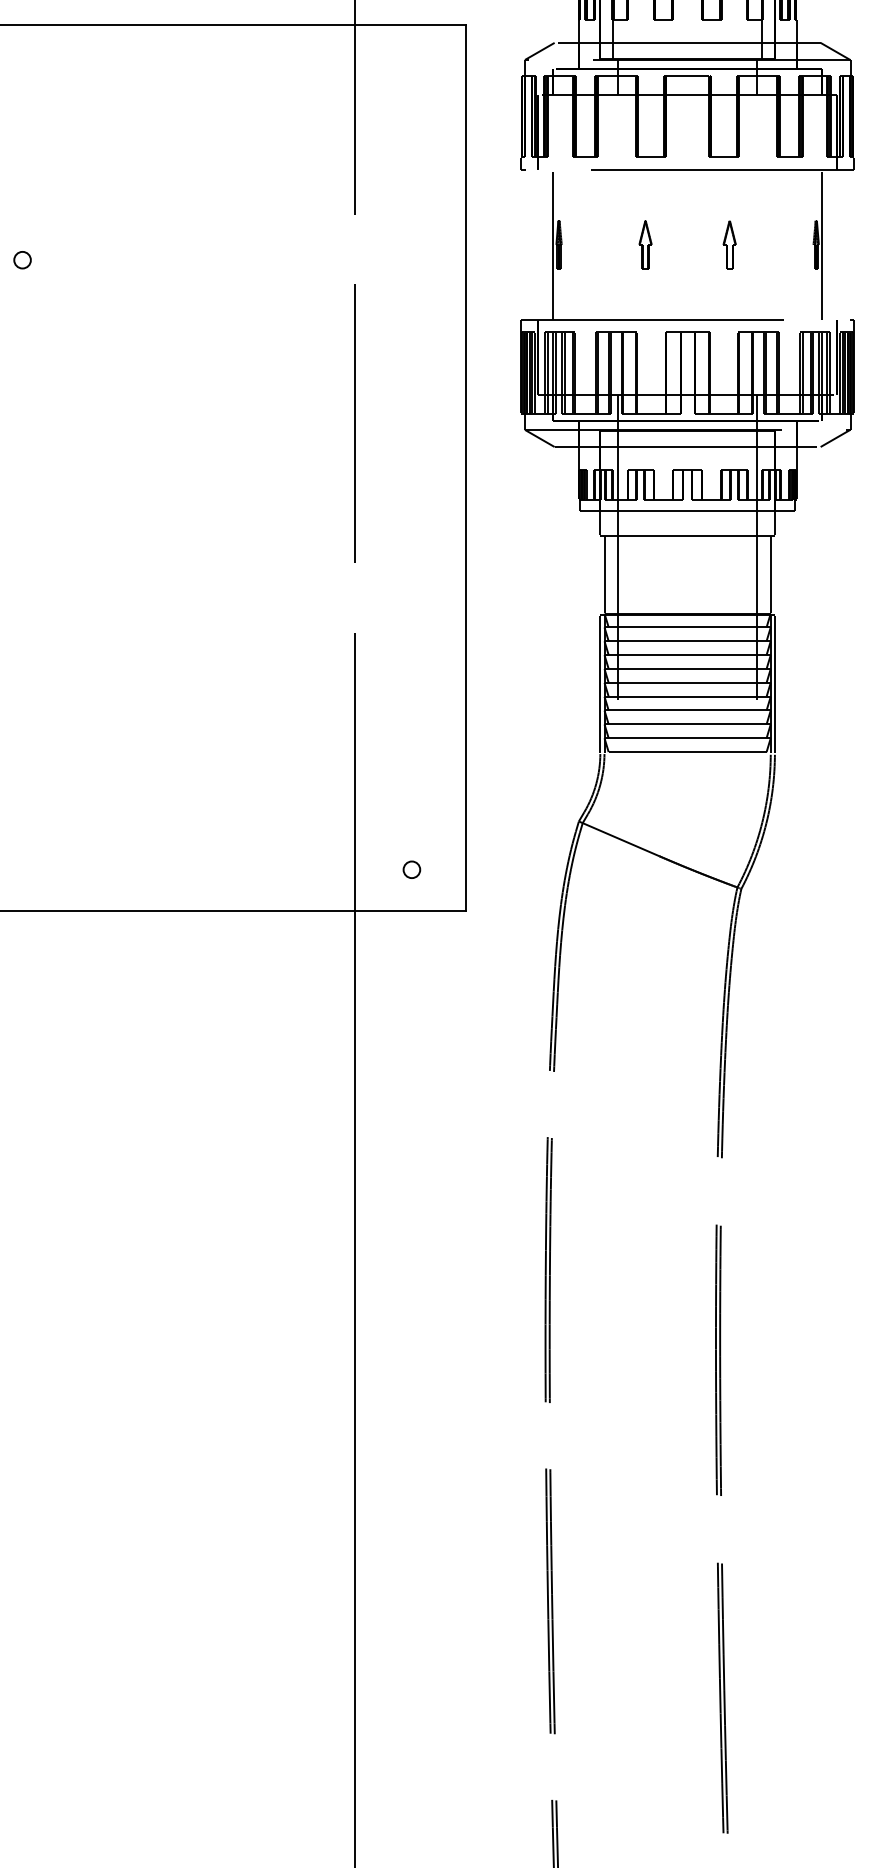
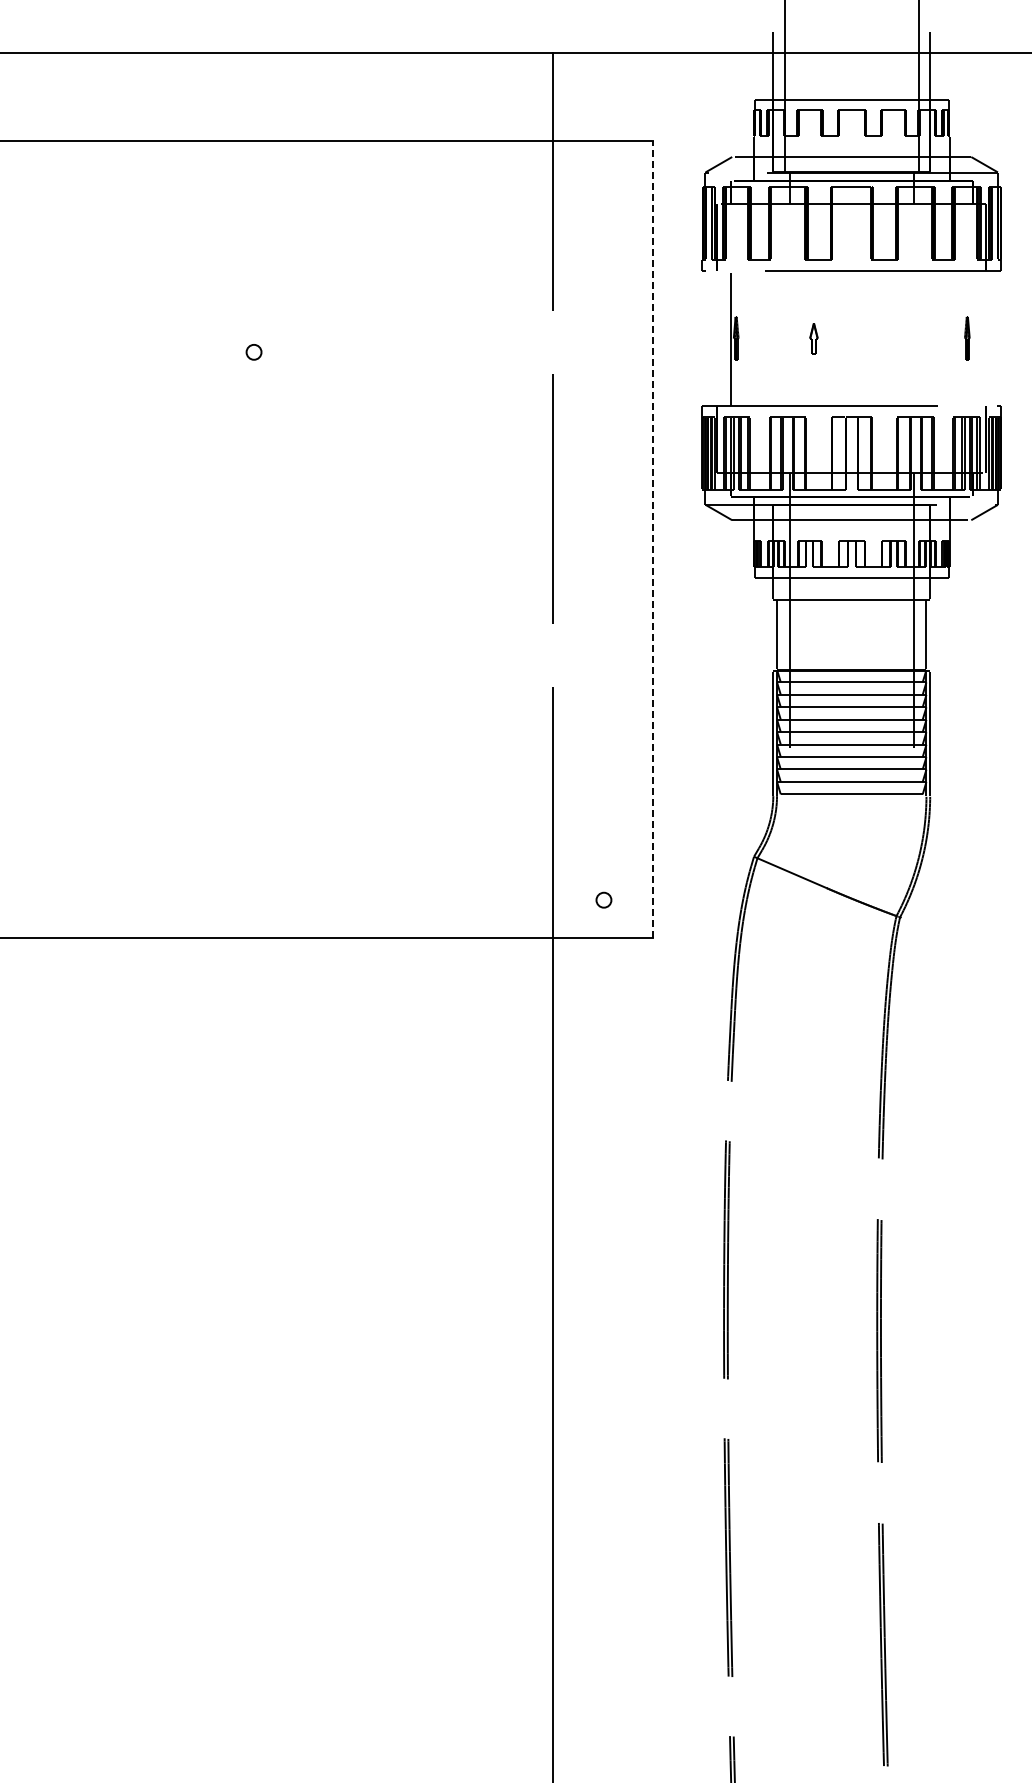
part: (645, 244) -> (813, 338), size x0.7
part: (729, 244) -> (889, 338), removed
line: (821, 244) -> (972, 338), removed
line: (465, 467) -> (652, 538), solid -> dashed

